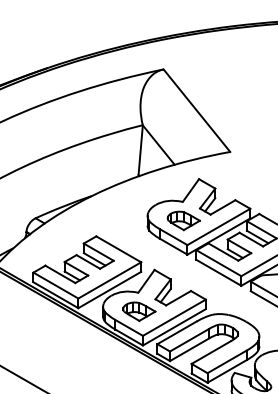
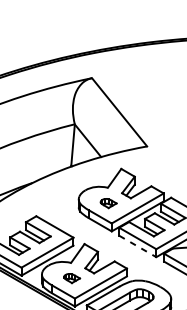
part: (183, 220) -> (108, 203), size x0.6
line: (218, 272) -> (137, 246), solid -> dashed
part: (139, 311) -> (72, 278), size x0.6

